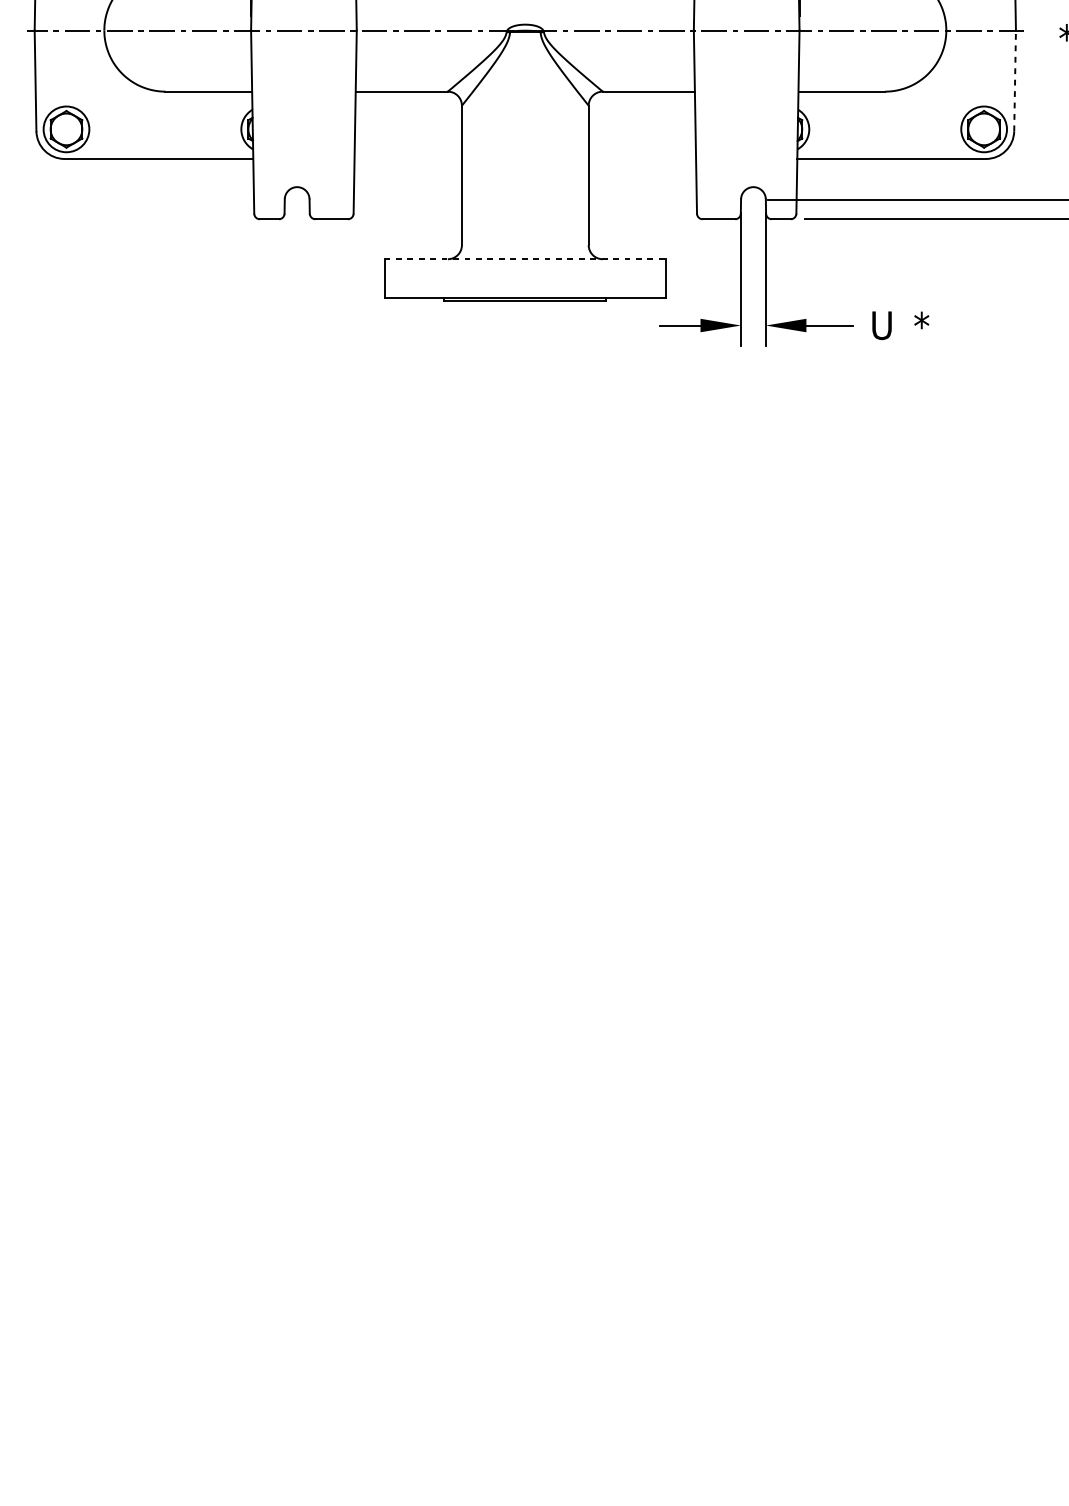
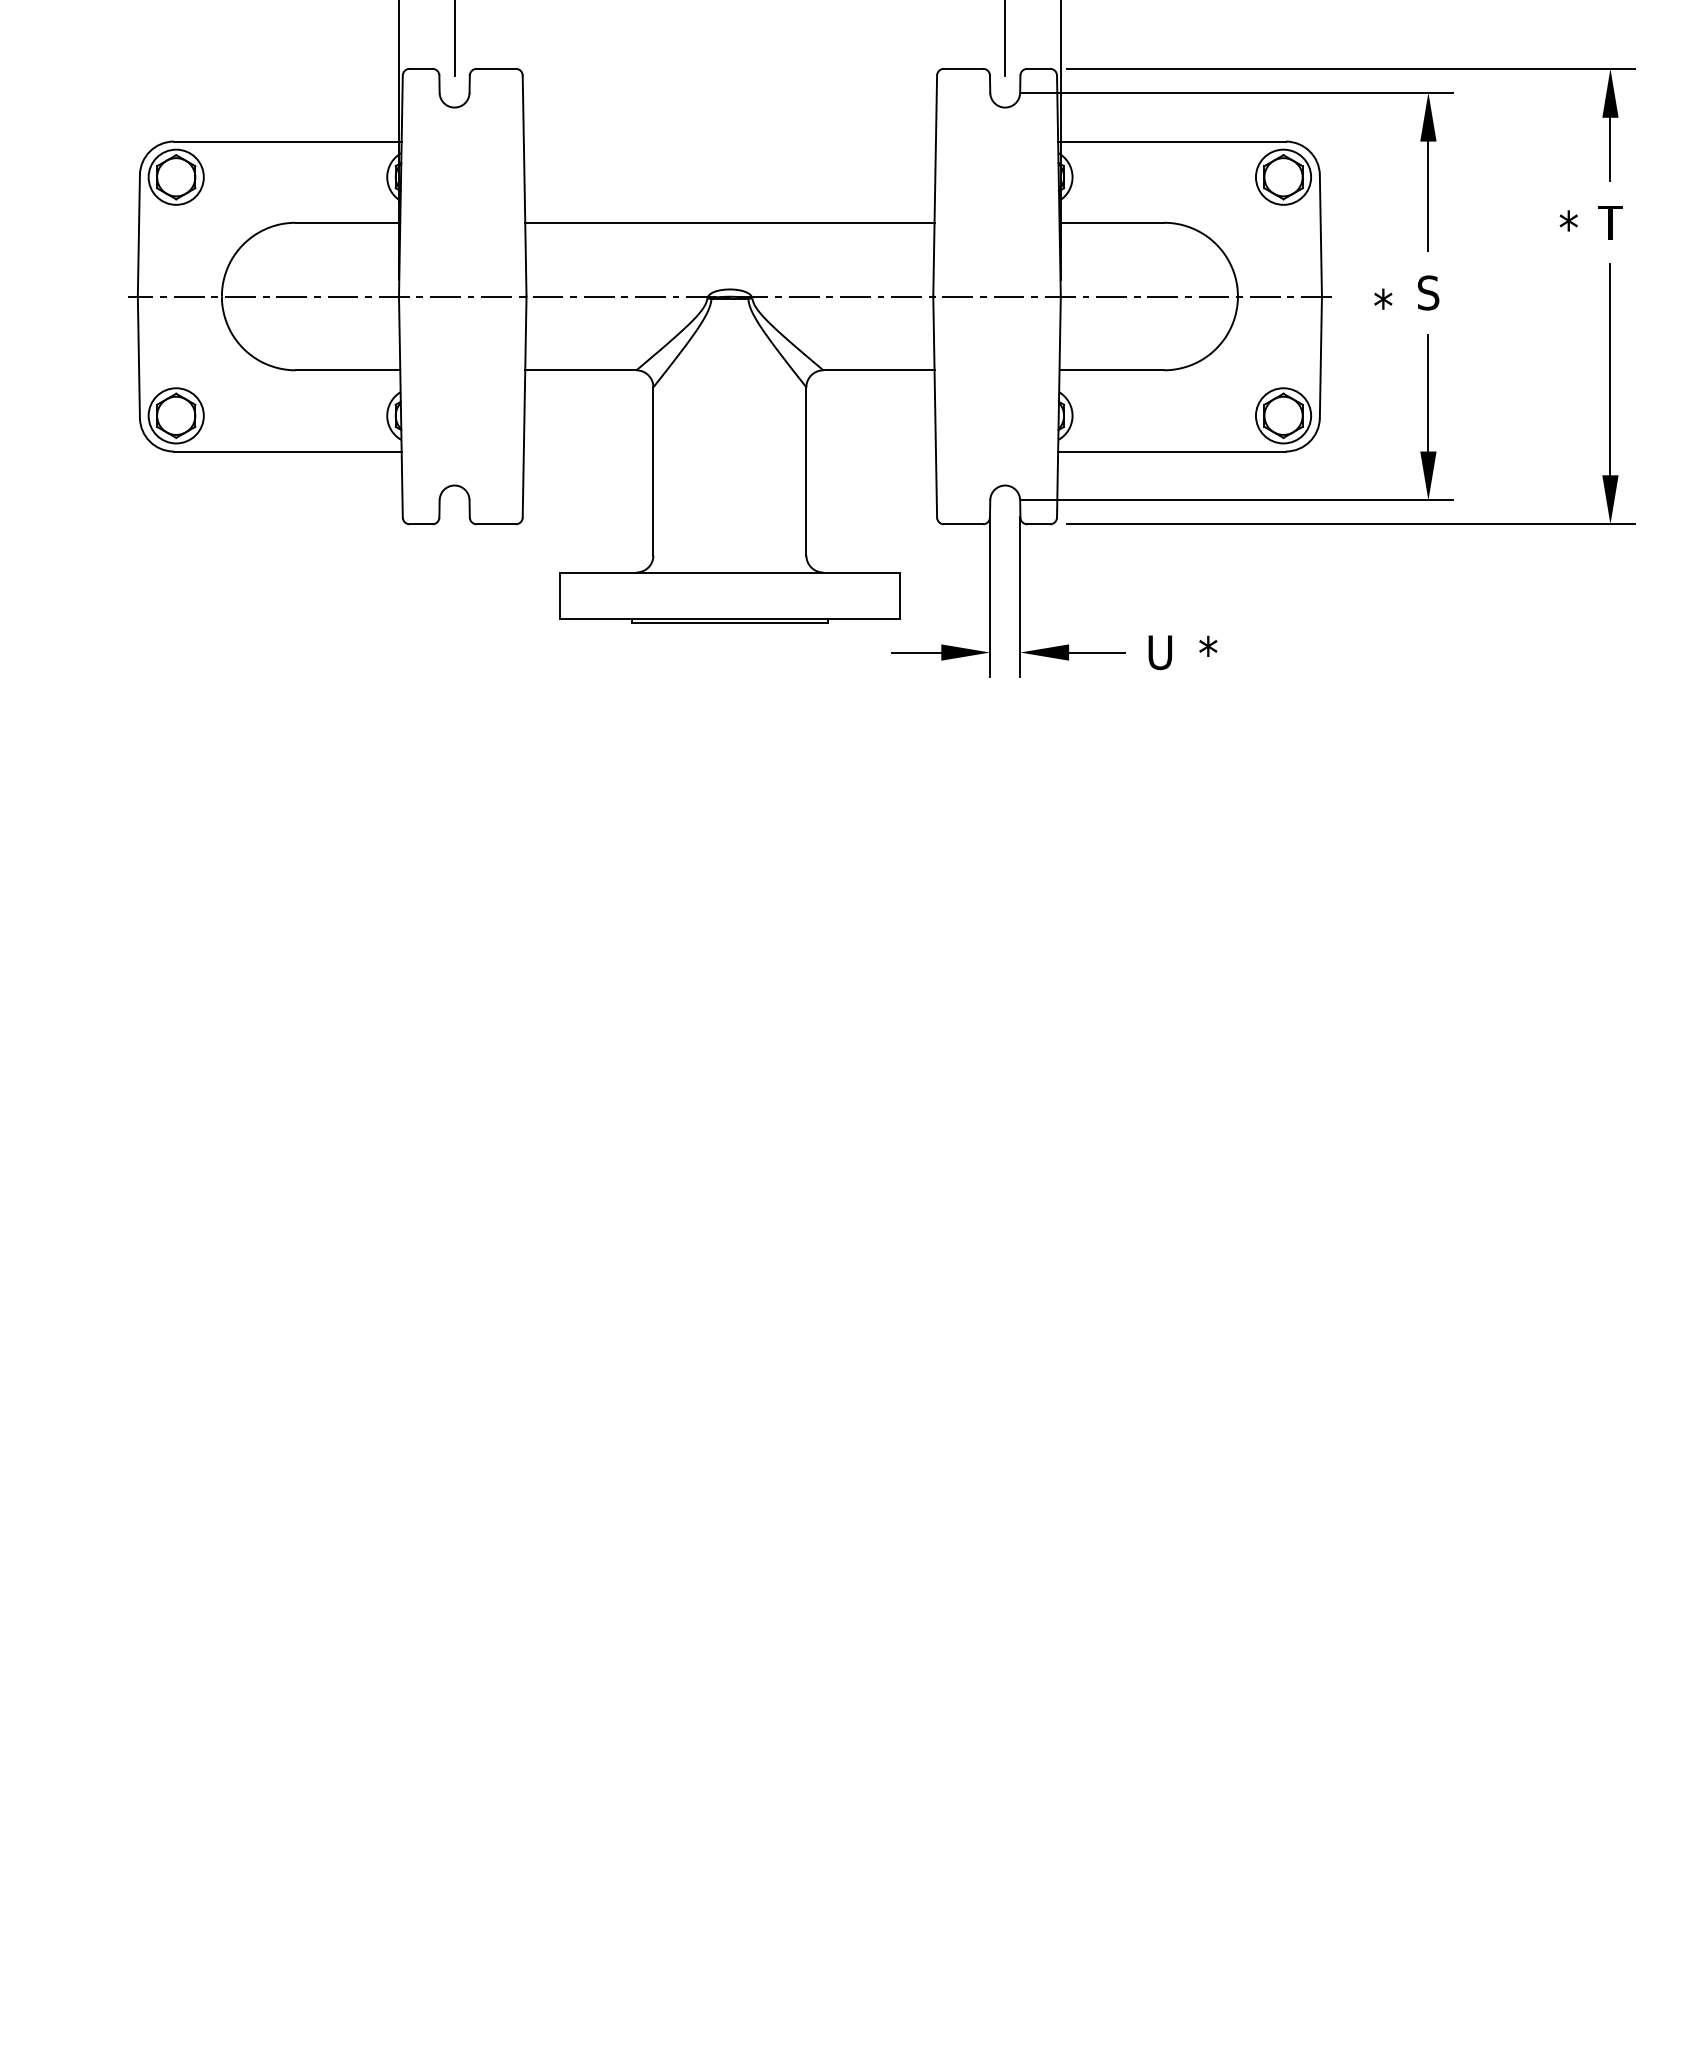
line: (1014, 81) -> (1320, 357), dashed -> solid
line: (524, 259) -> (729, 572), dashed -> solid

